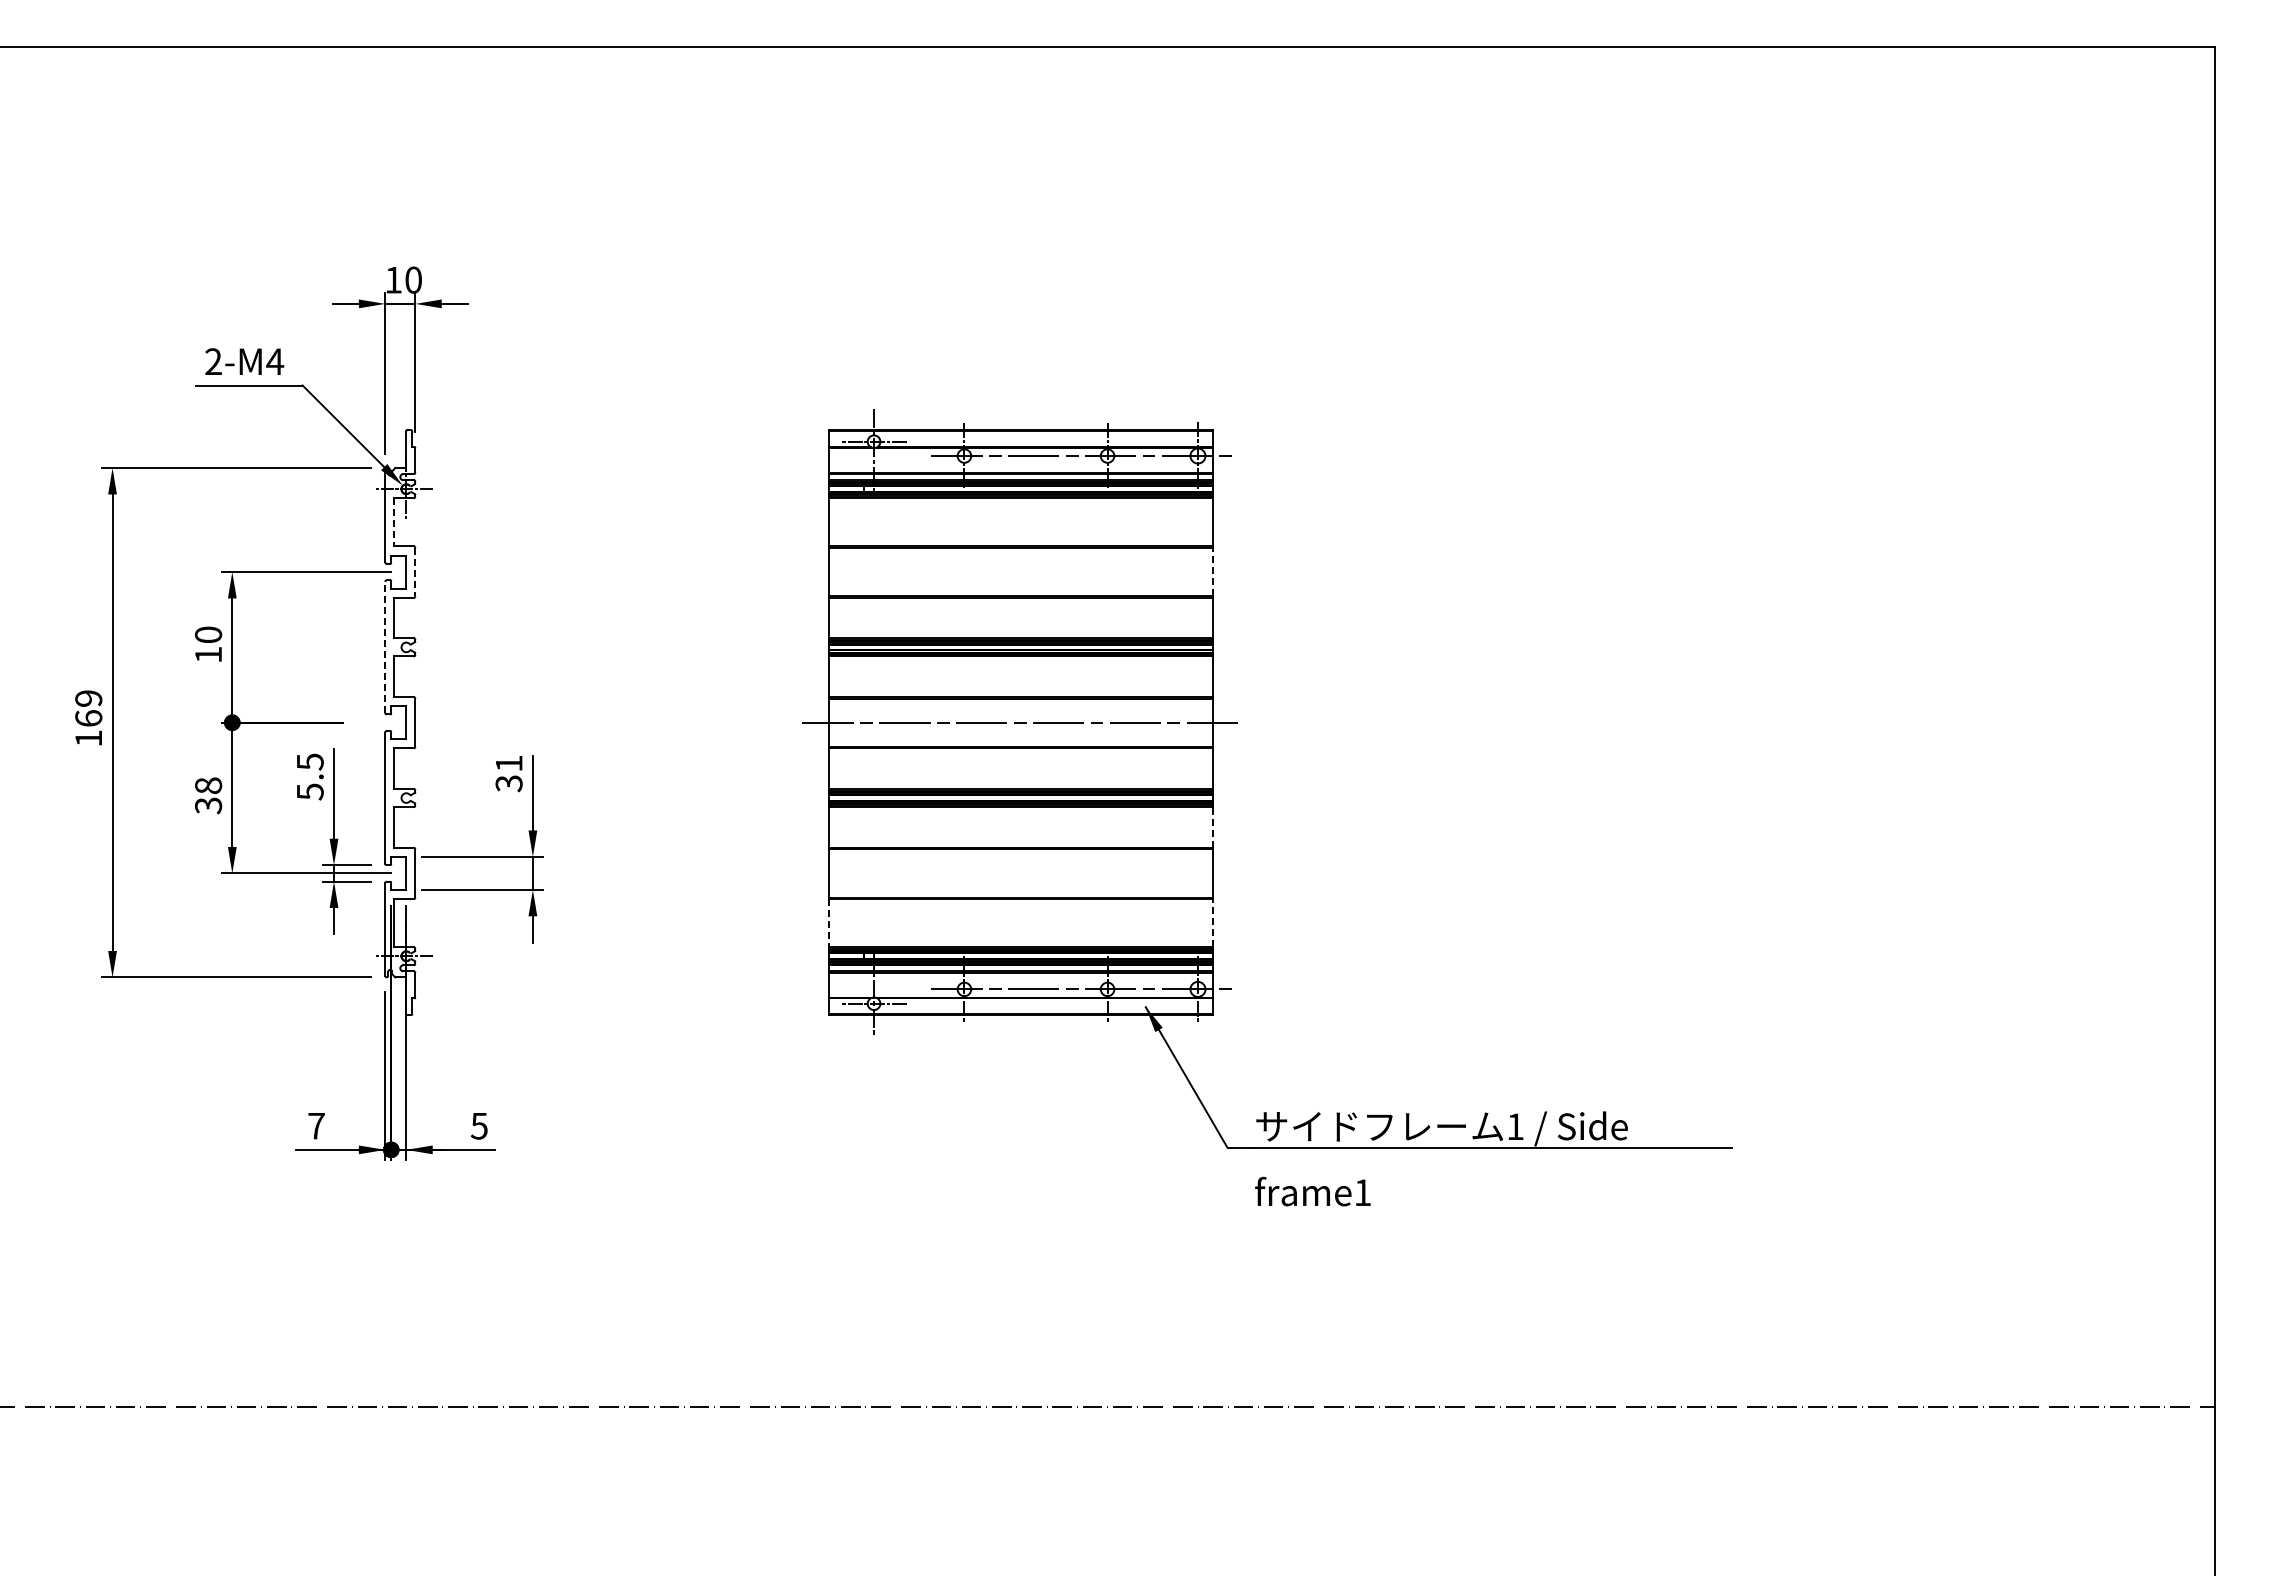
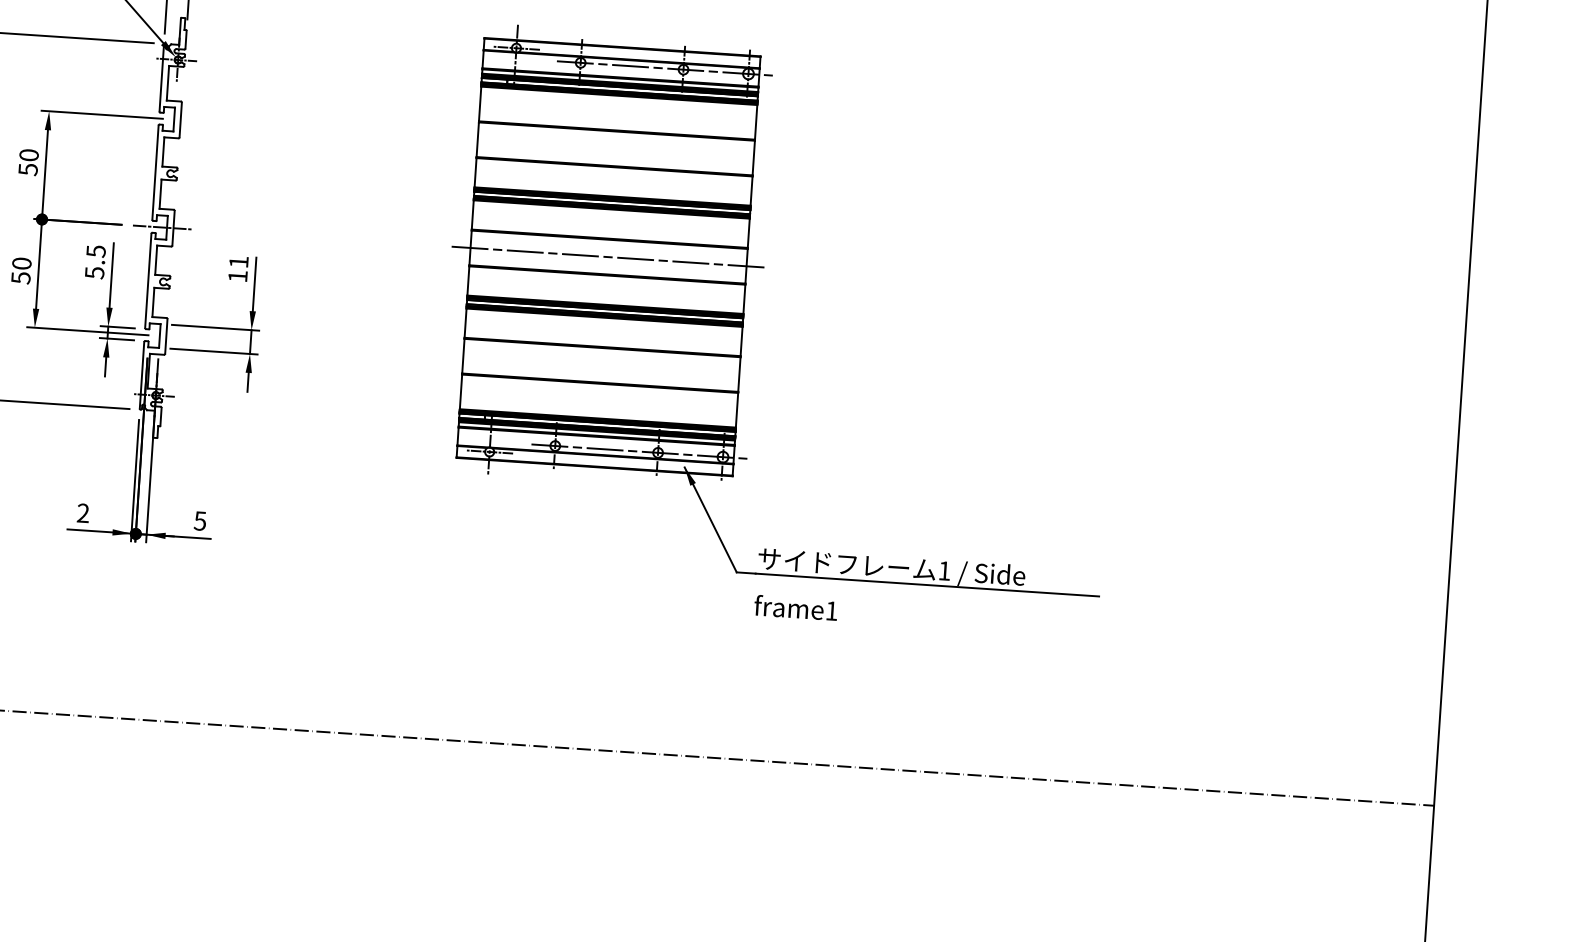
line: (394, 522) -> (168, 83), dashed -> solid
line: (1213, 571) -> (754, 157), dashed -> solid
line: (415, 572) -> (180, 120), dashed -> solid
line: (385, 647) -> (155, 172), dashed -> solid
text: (208, 654) -> (28, 169), 10 -> 50
line: (399, 722) -> (162, 227), added
text: (508, 783) -> (237, 276), 31 -> 11
text: (208, 795) -> (21, 270), 38 -> 50
line: (1213, 826) -> (741, 340), dashed -> solid
line: (1213, 922) -> (737, 409), dashed -> solid
line: (828, 923) -> (460, 392), dashed -> solid
text: (316, 1125) -> (83, 512), 7 -> 2

